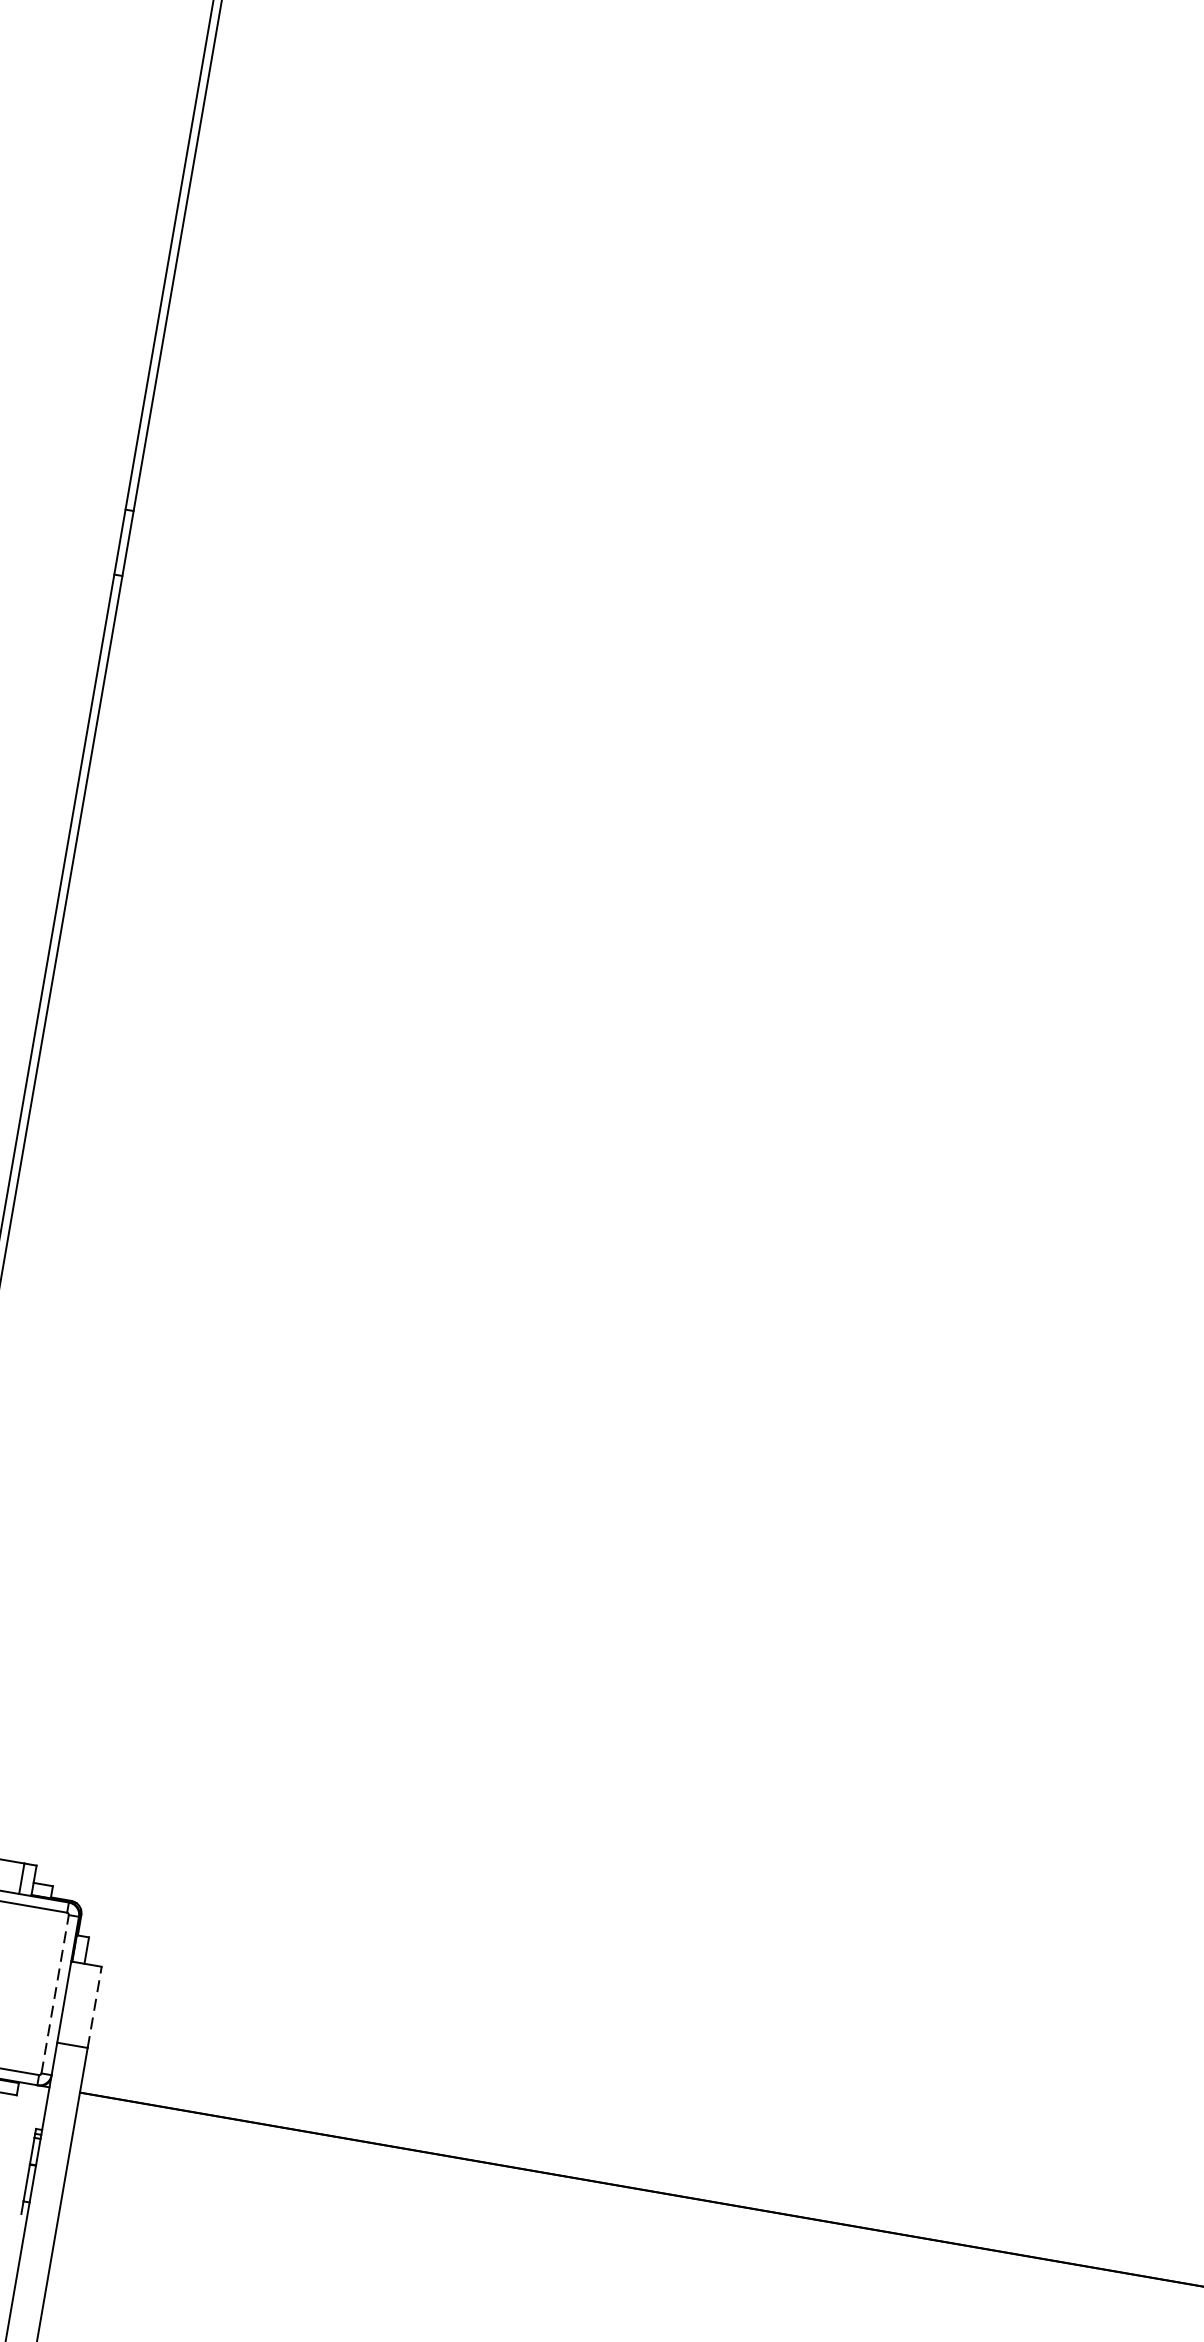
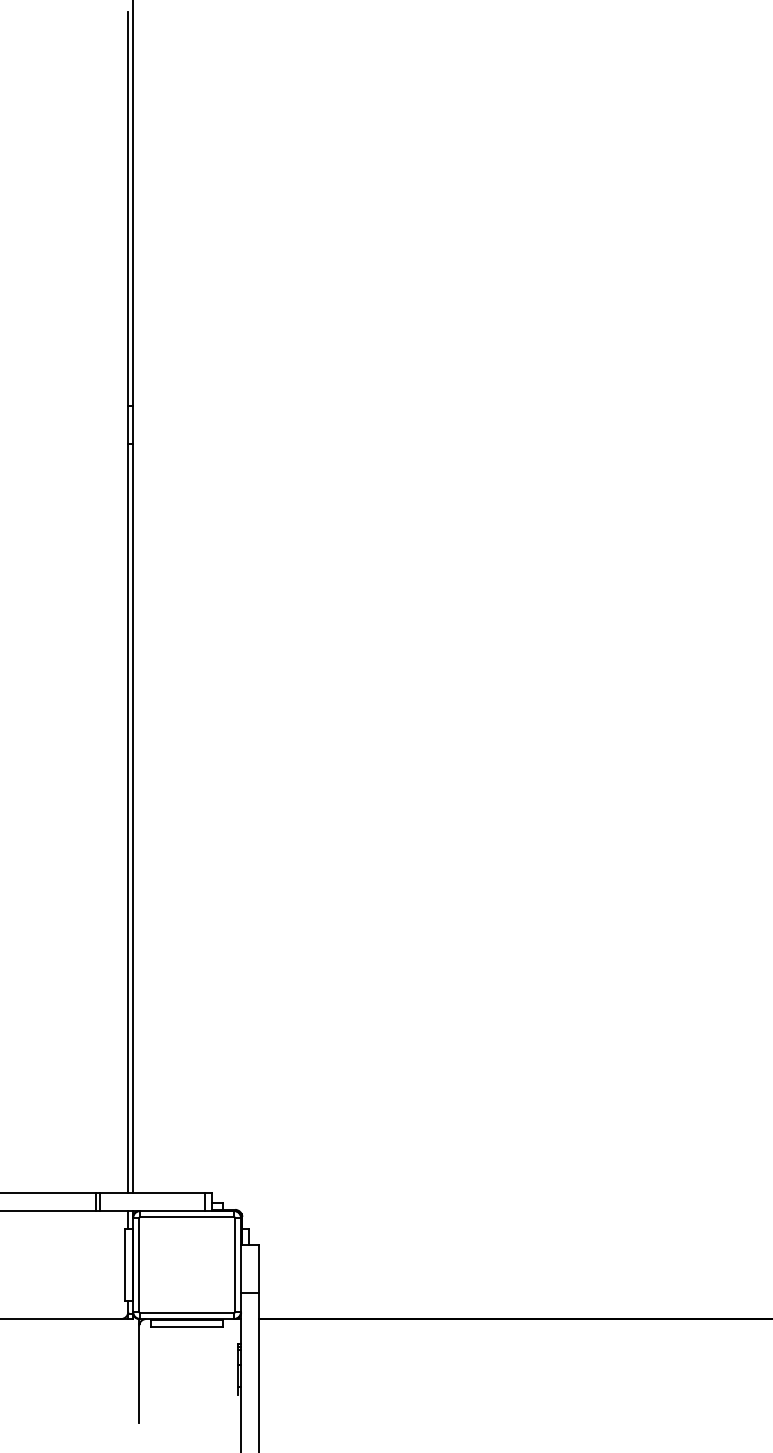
line: (55, 1995) -> (235, 1265), dashed -> solid
line: (95, 2007) -> (259, 1268), dashed -> solid

